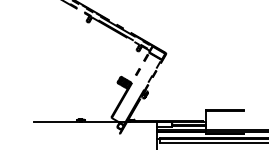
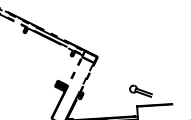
part: (210, 93) -> (140, 90), added

